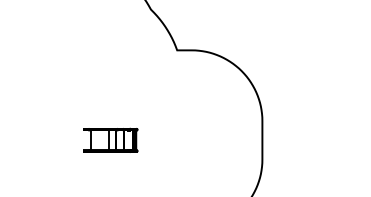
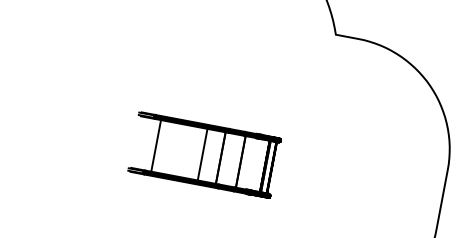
part: (110, 140) -> (205, 155), size x1.67

